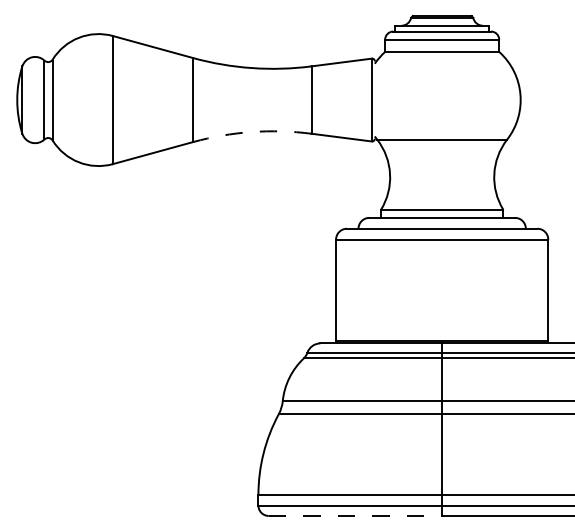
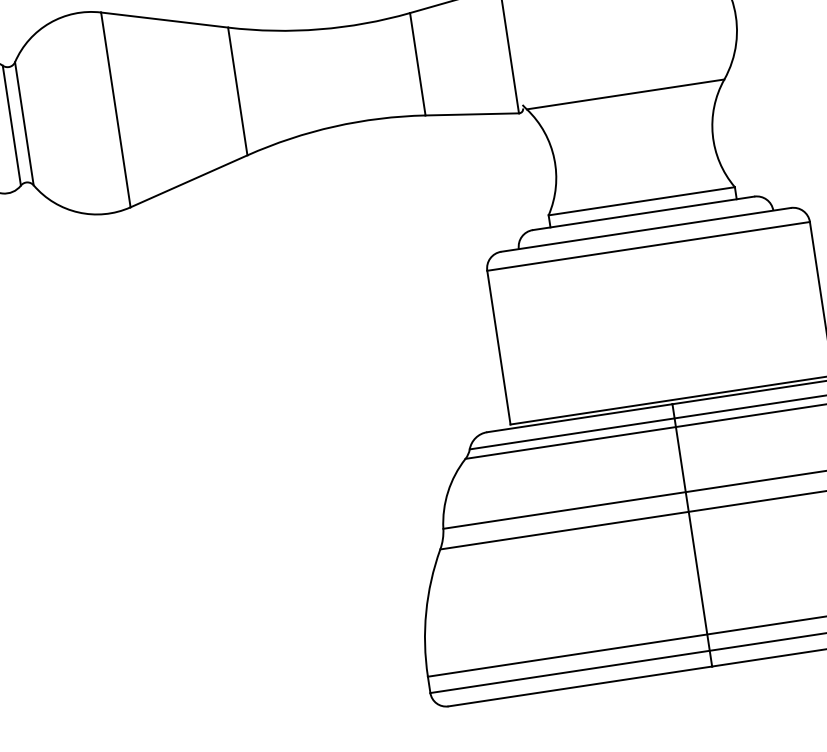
arc: (251, 132) -> (334, 127), dashed -> solid
line: (355, 515) -> (580, 685), dashed -> solid

